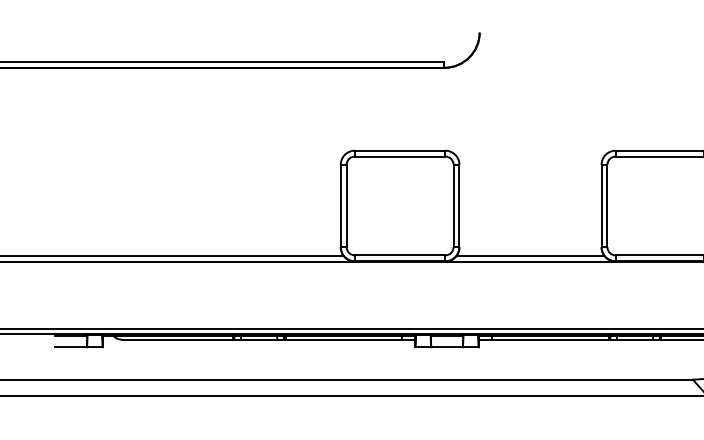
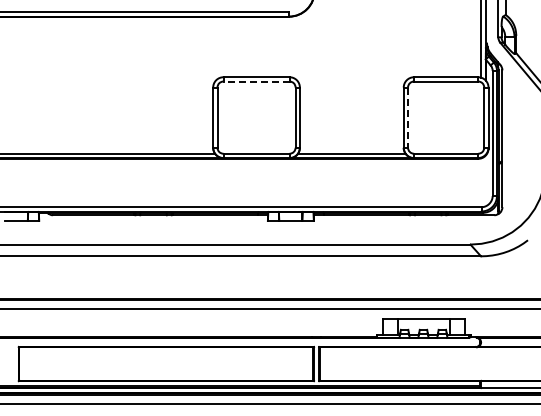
line: (400, 156) -> (256, 81), solid -> dashed
line: (608, 207) -> (408, 118), solid -> dashed

